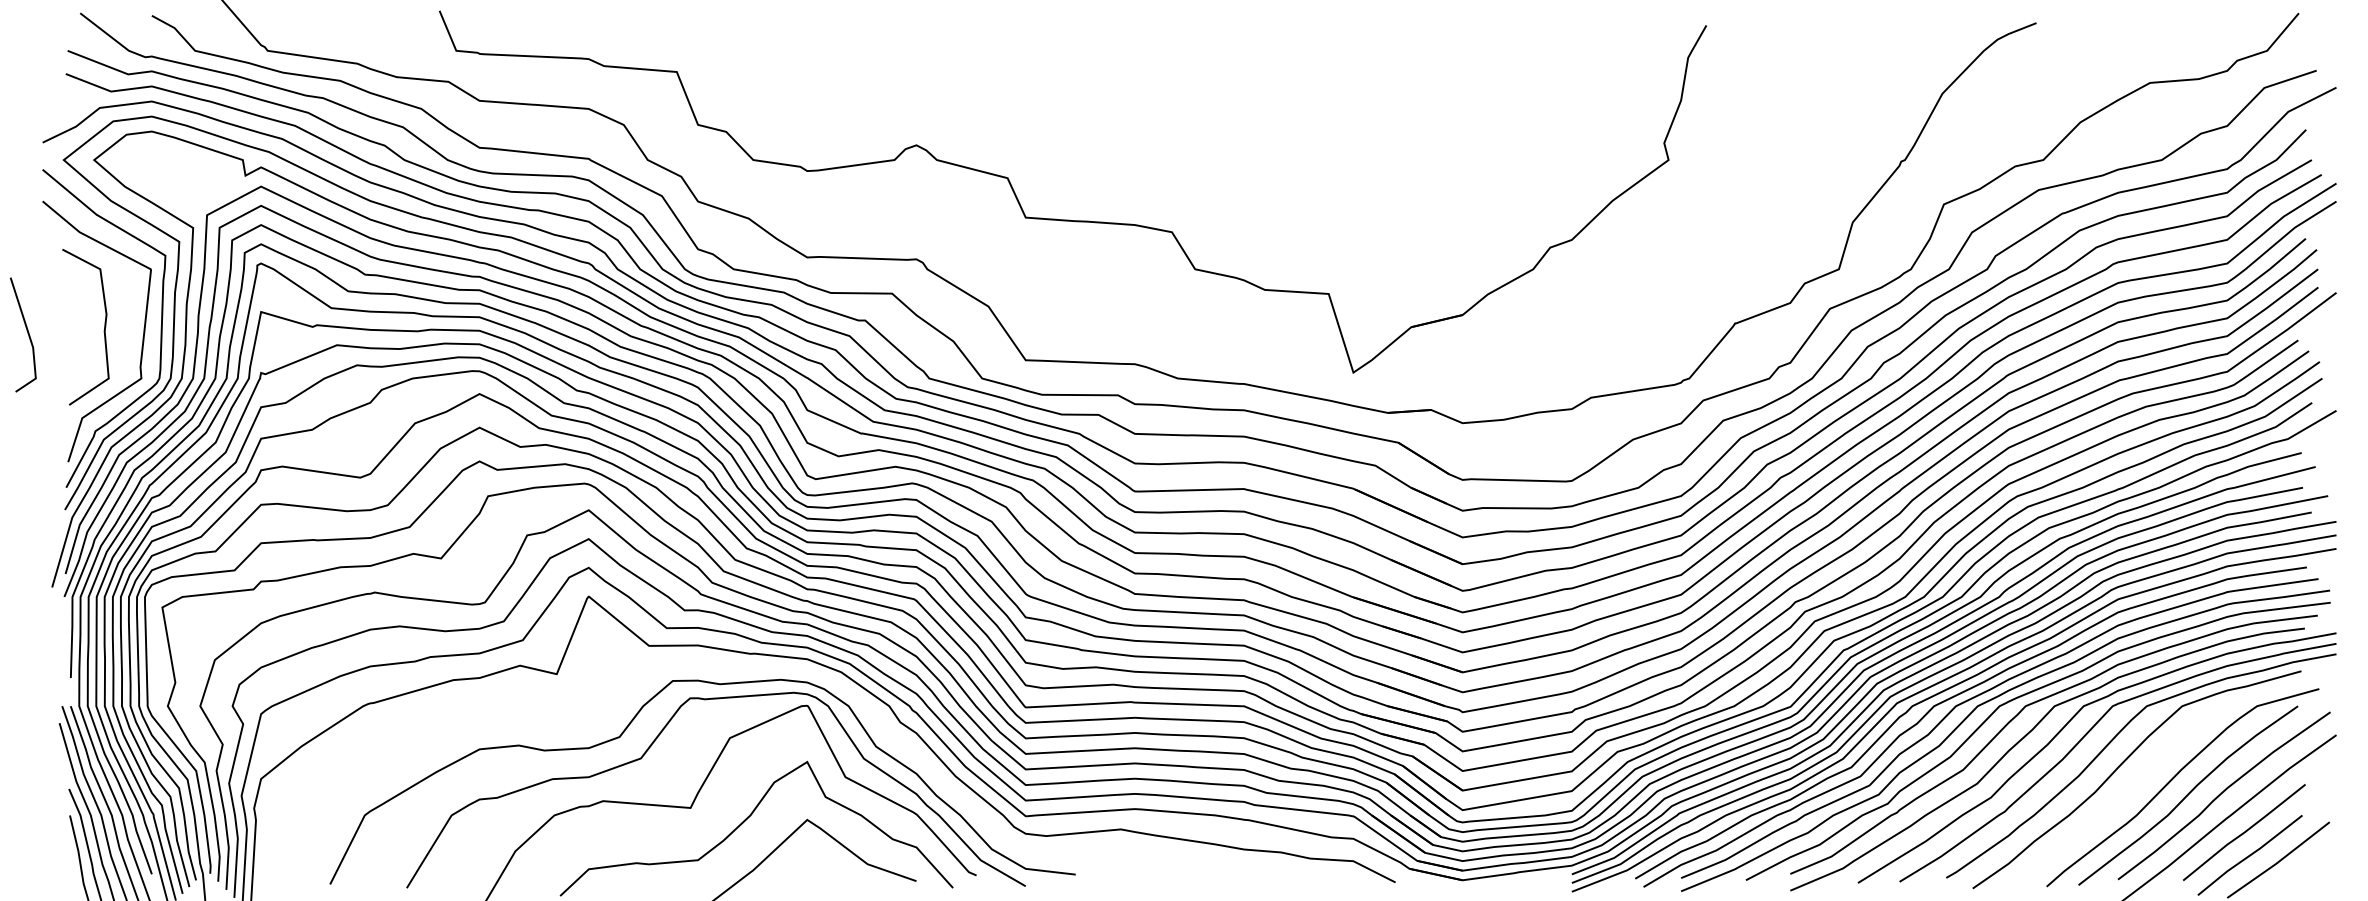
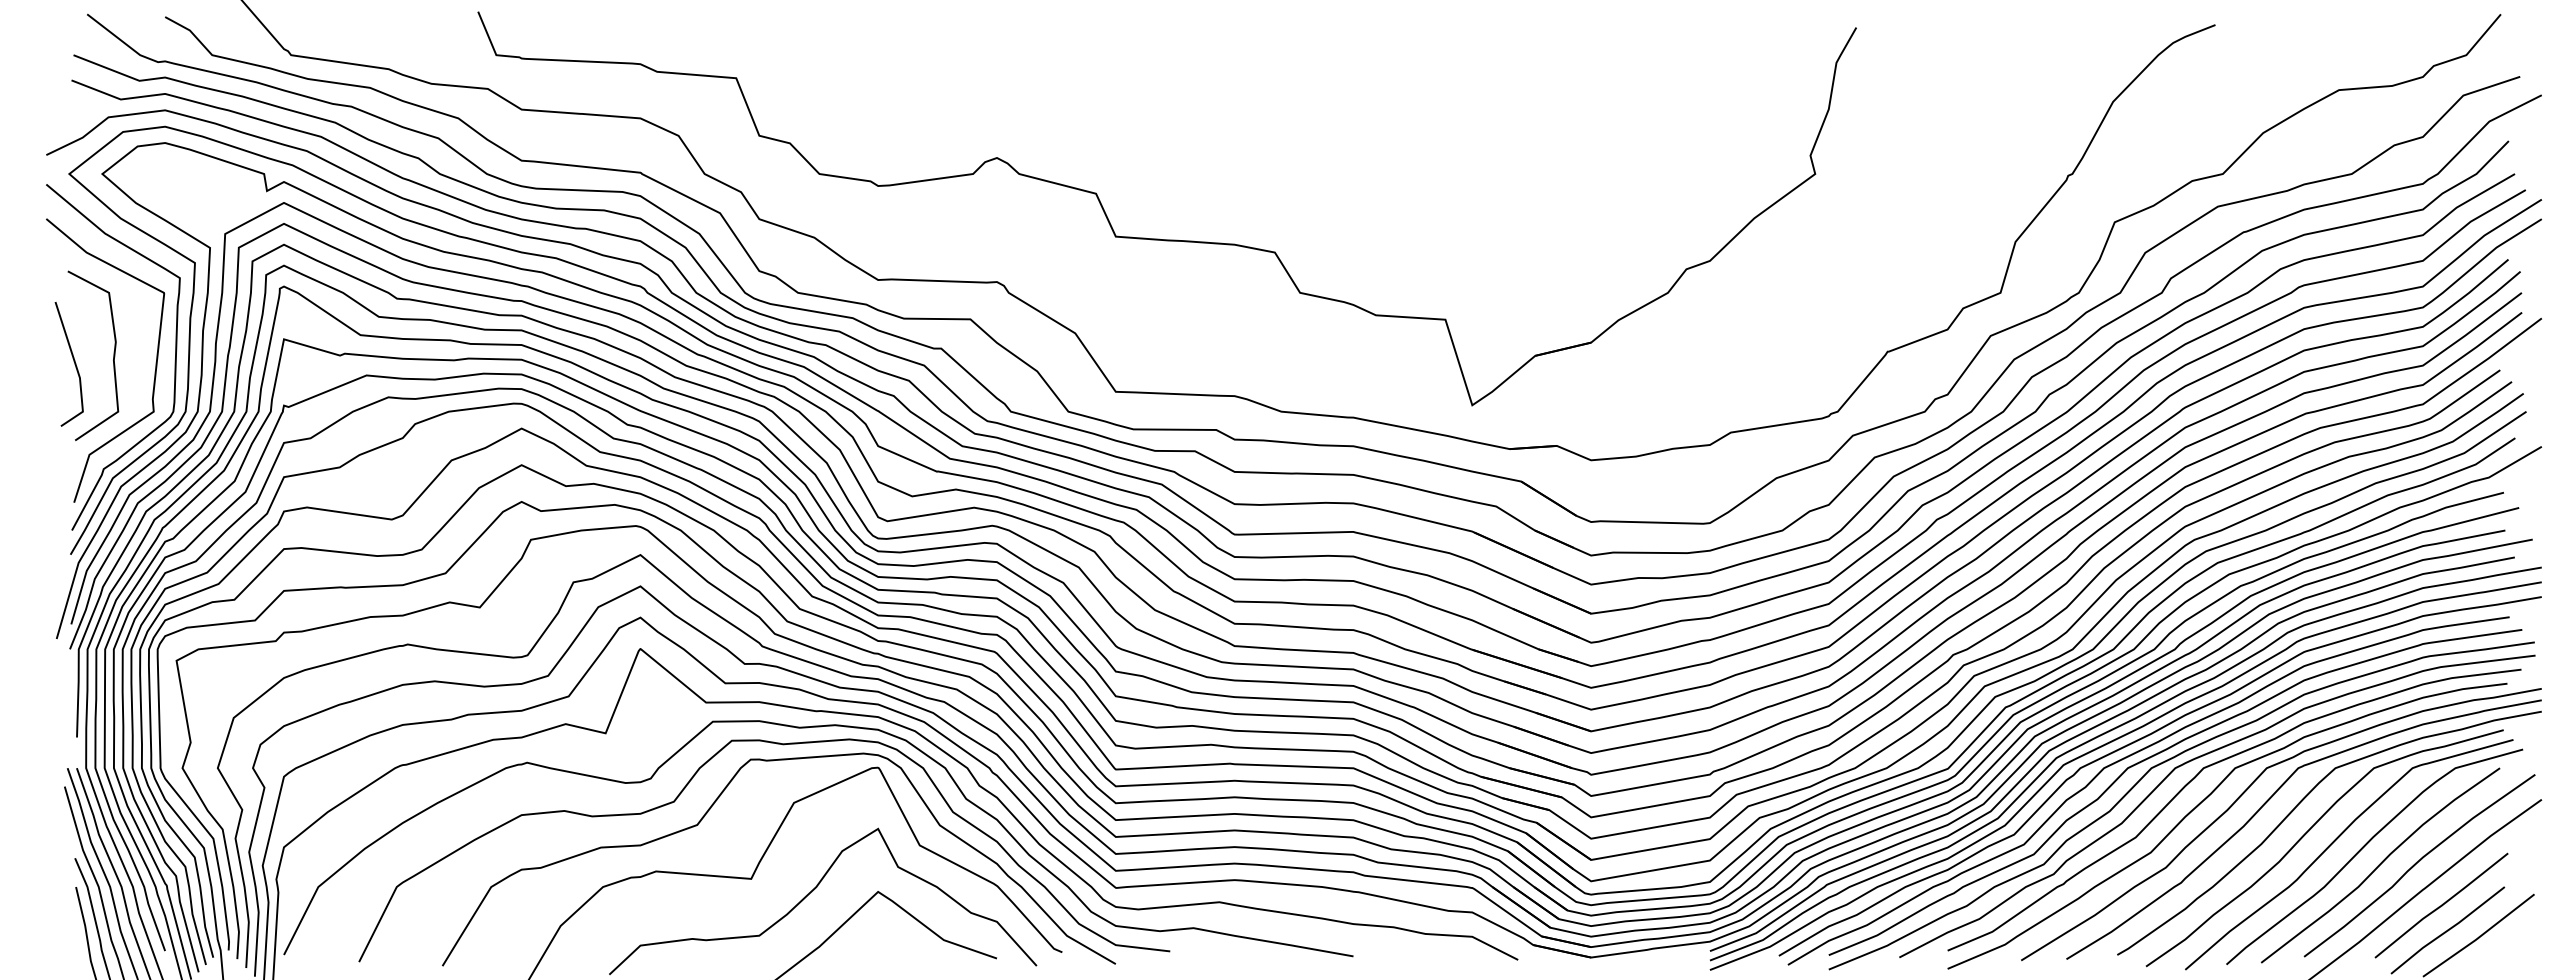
line: (27, 332) -> (73, 361), moved
curve: (742, 669) -> (807, 728), added
curve: (2147, 772) -> (2336, 840), added

